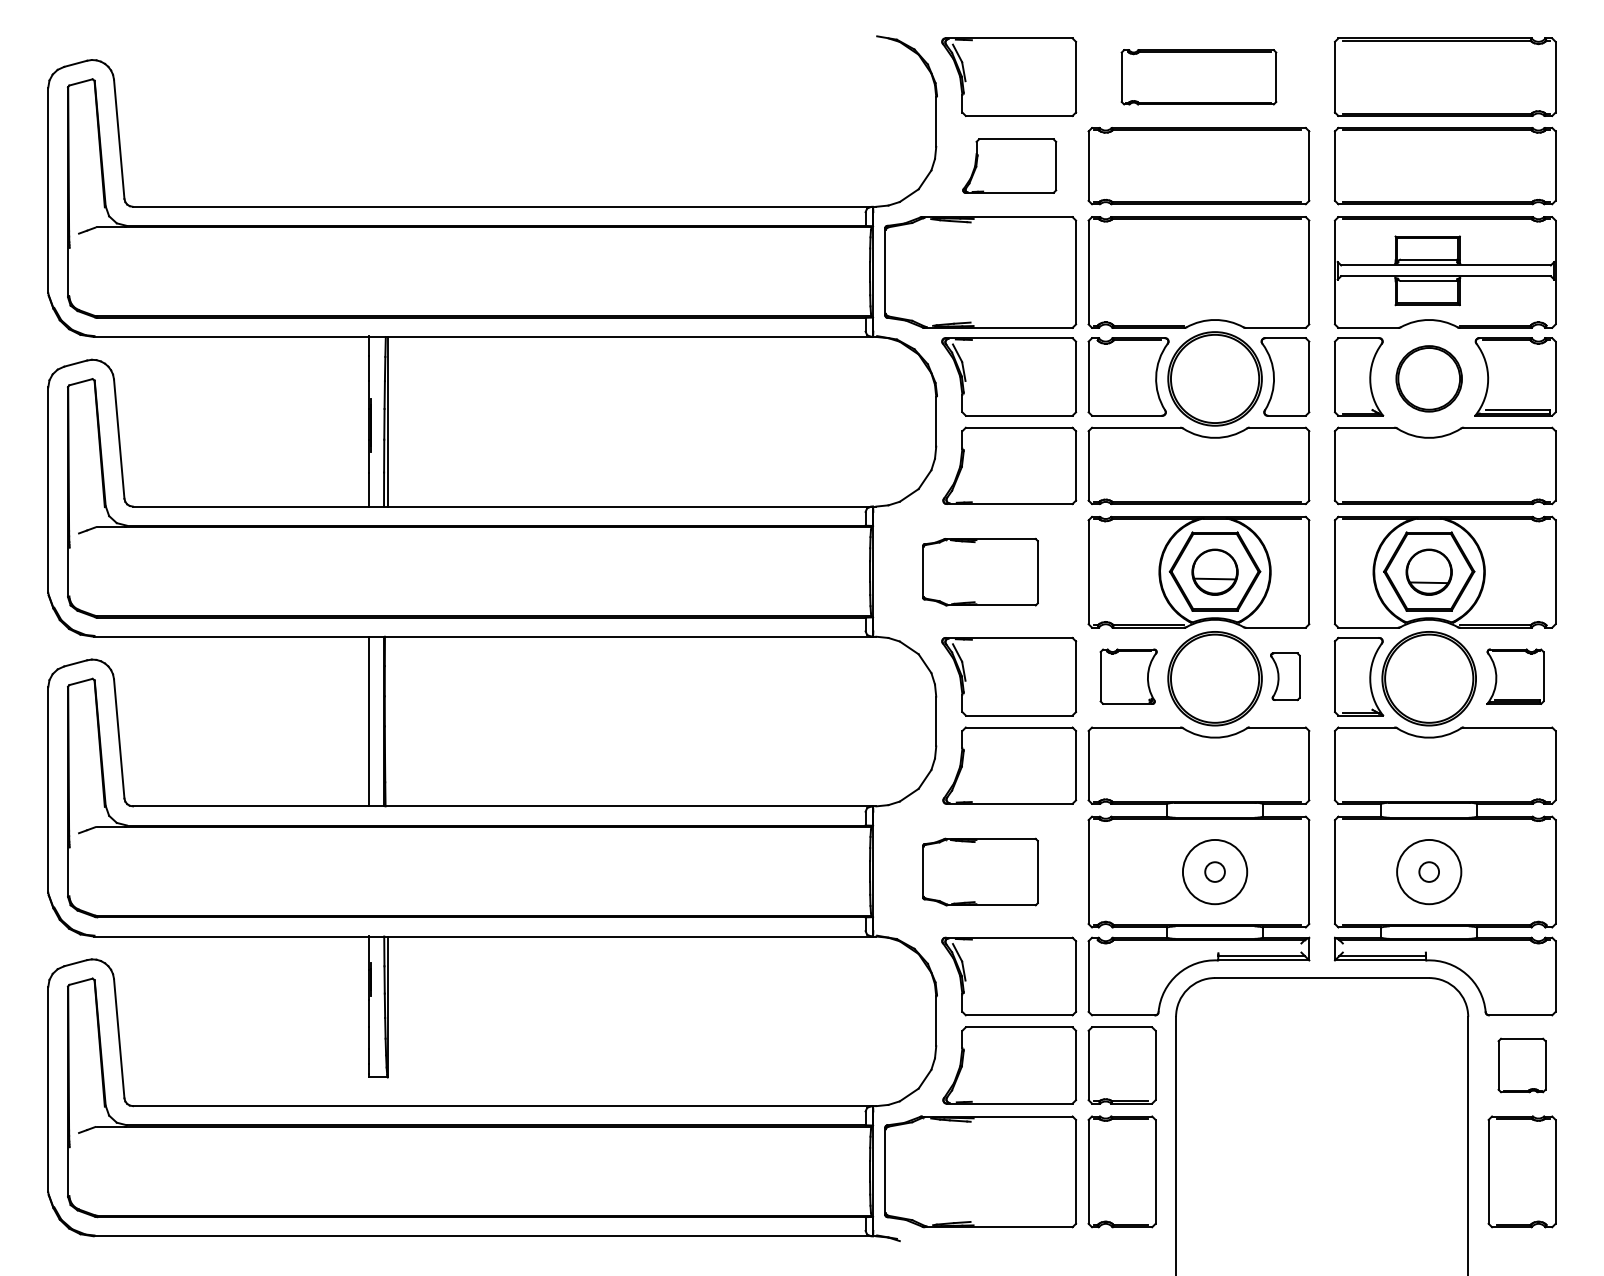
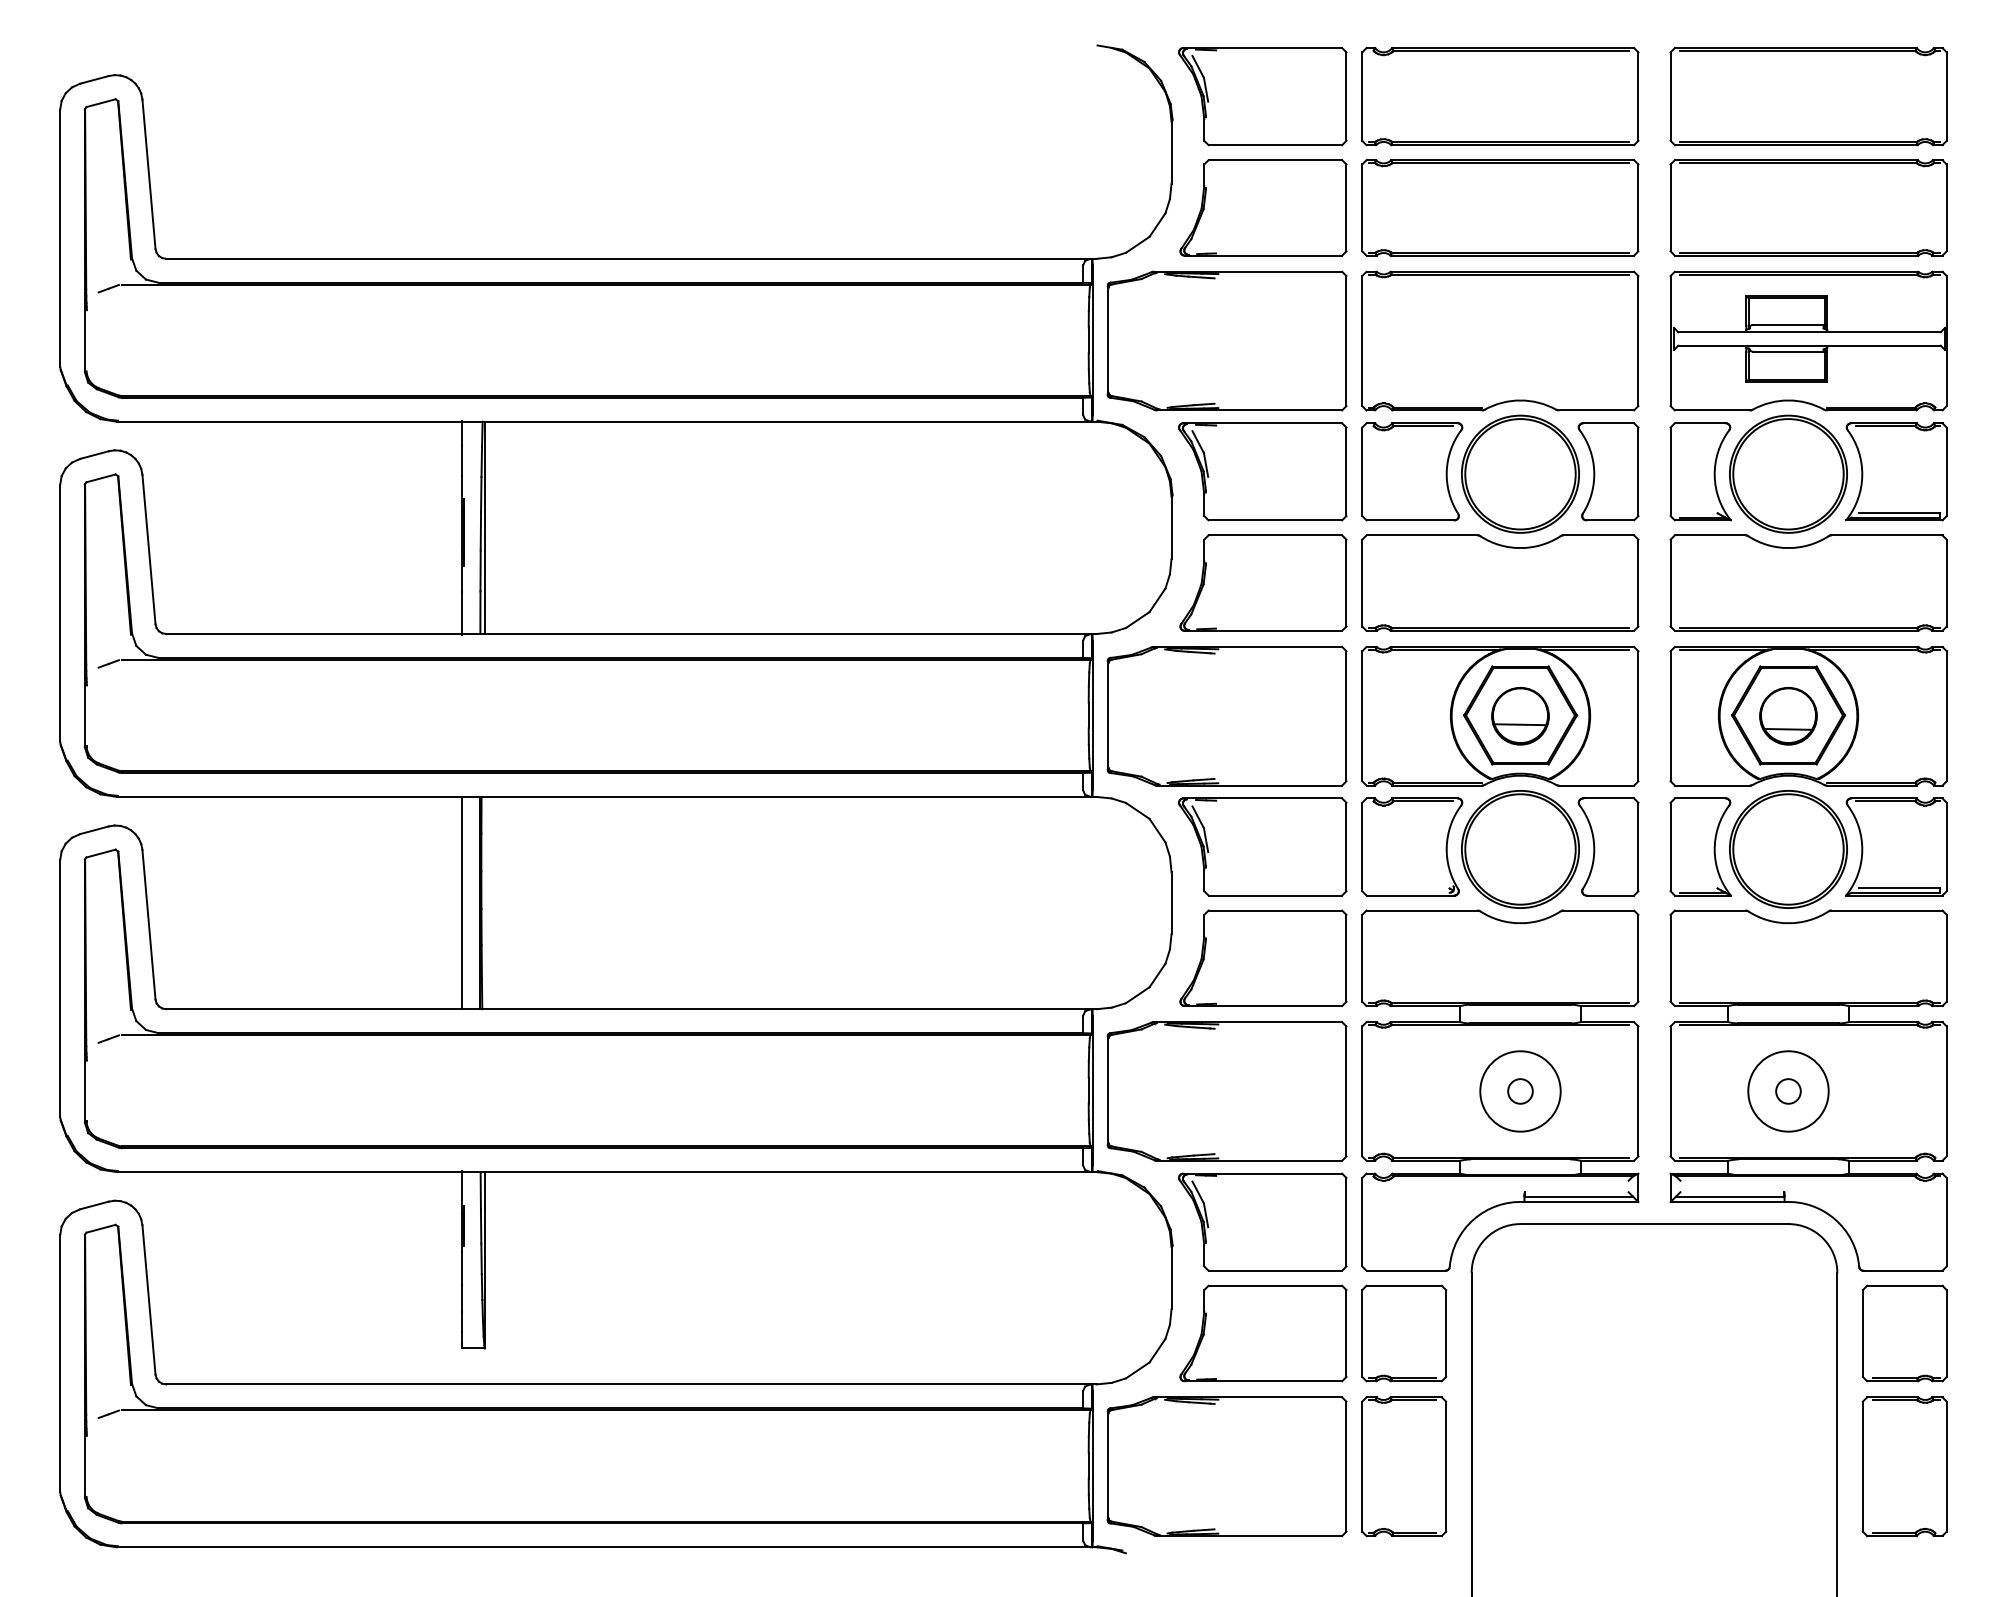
part: (1199, 77) -> (1500, 96), size x1.43
part: (1009, 165) -> (1263, 207), size x1.43
part: (1429, 378) -> (1788, 473), size x1.43
part: (980, 571) -> (1226, 715), size x1.67
part: (1128, 676) -> (1412, 846), size x1.43
part: (1285, 676) -> (1608, 846), size x1.67
part: (1515, 676) -> (1896, 846), size x1.43
part: (980, 872) -> (1226, 1091), size x1.67
part: (1521, 1065) -> (1904, 1333), size x1.43

